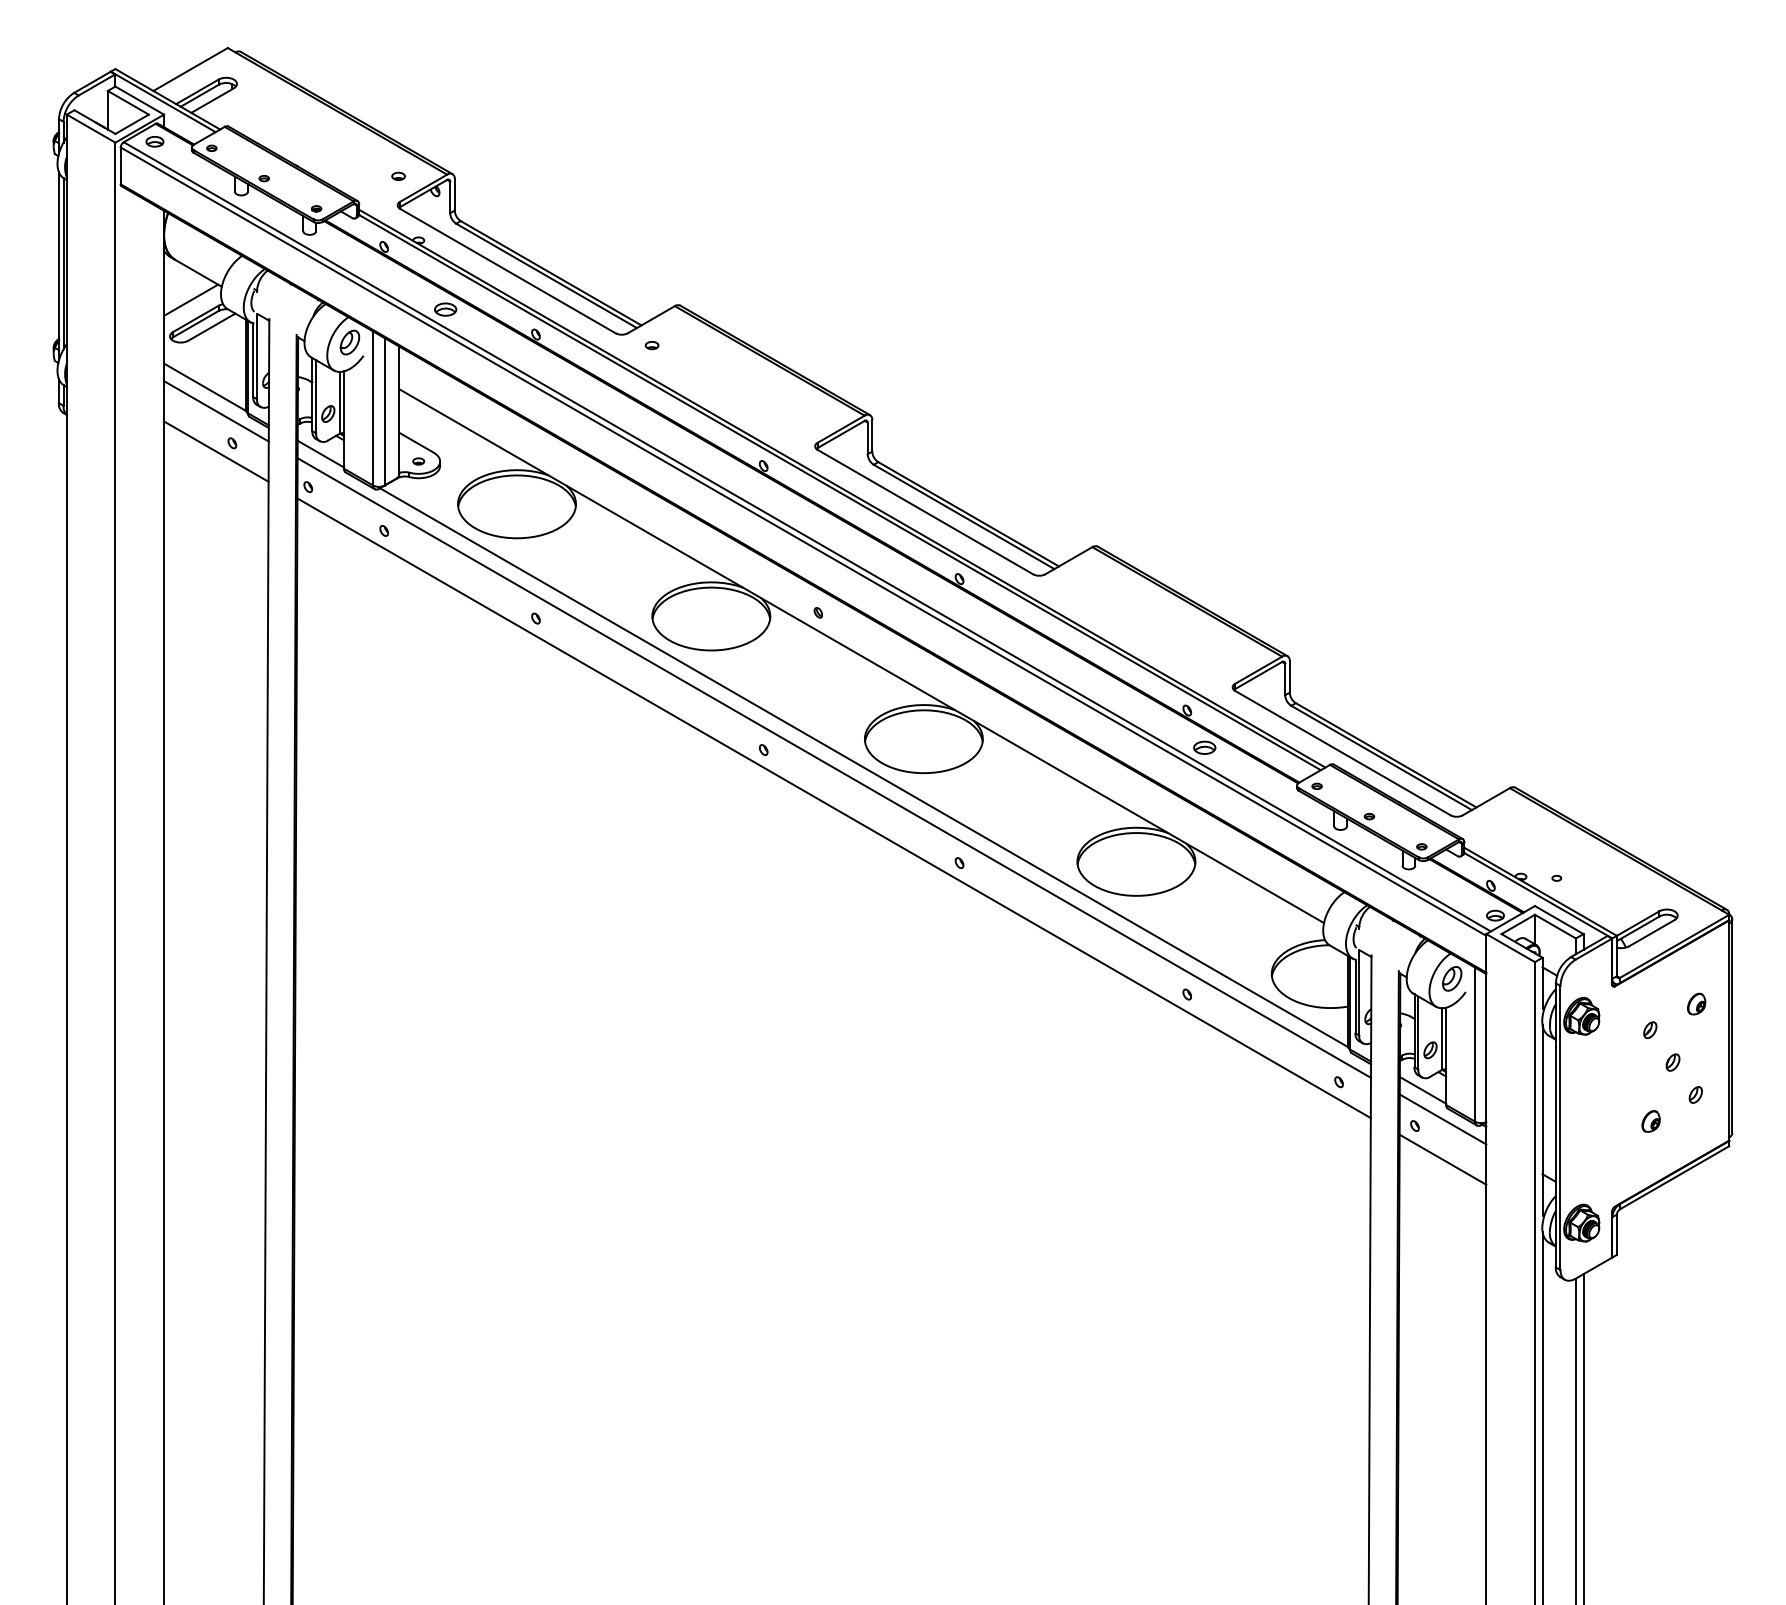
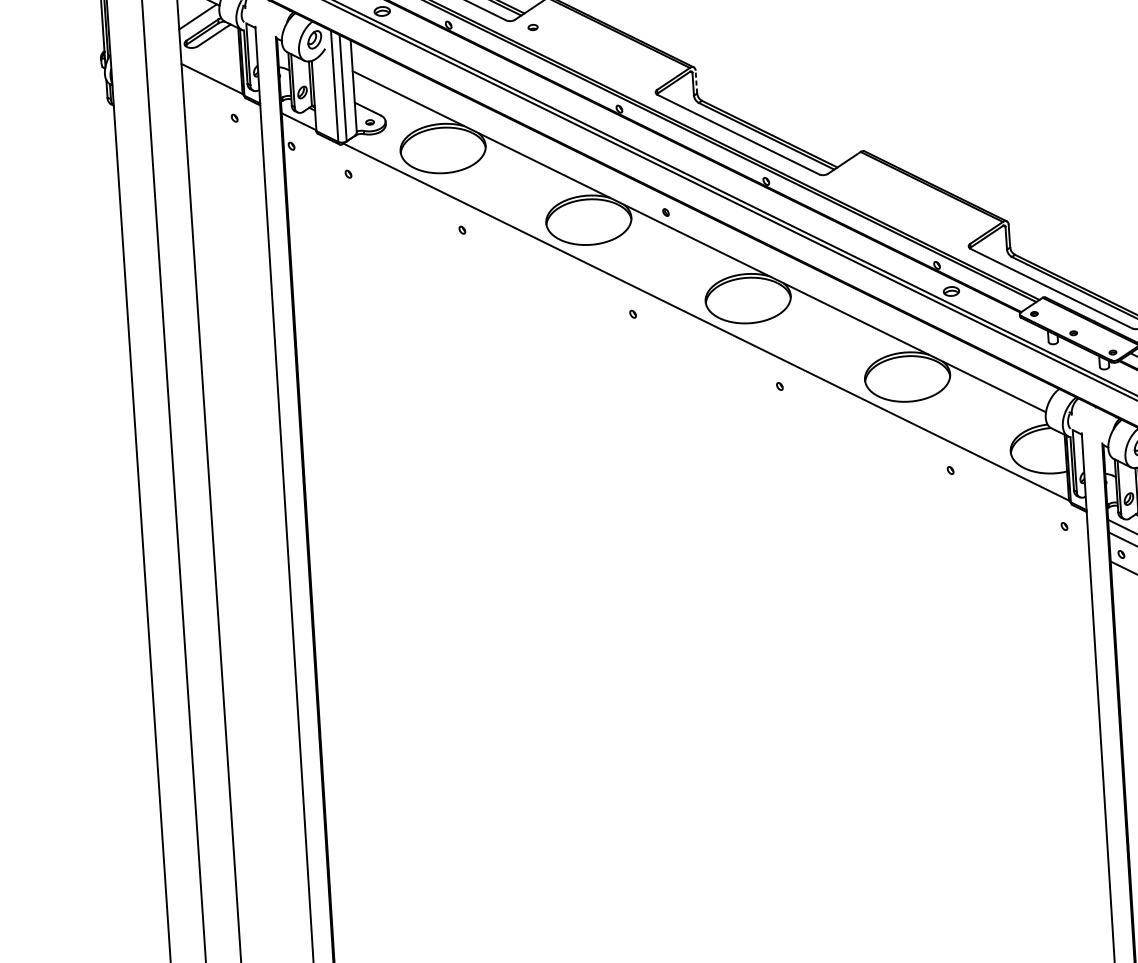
line: (216, 411) -> (221, 96), removed
line: (872, 435) -> (696, 81), solid -> dashed
line: (216, 451) -> (223, 124), removed
line: (833, 767) -> (684, 323), removed
line: (833, 808) -> (686, 353), removed

